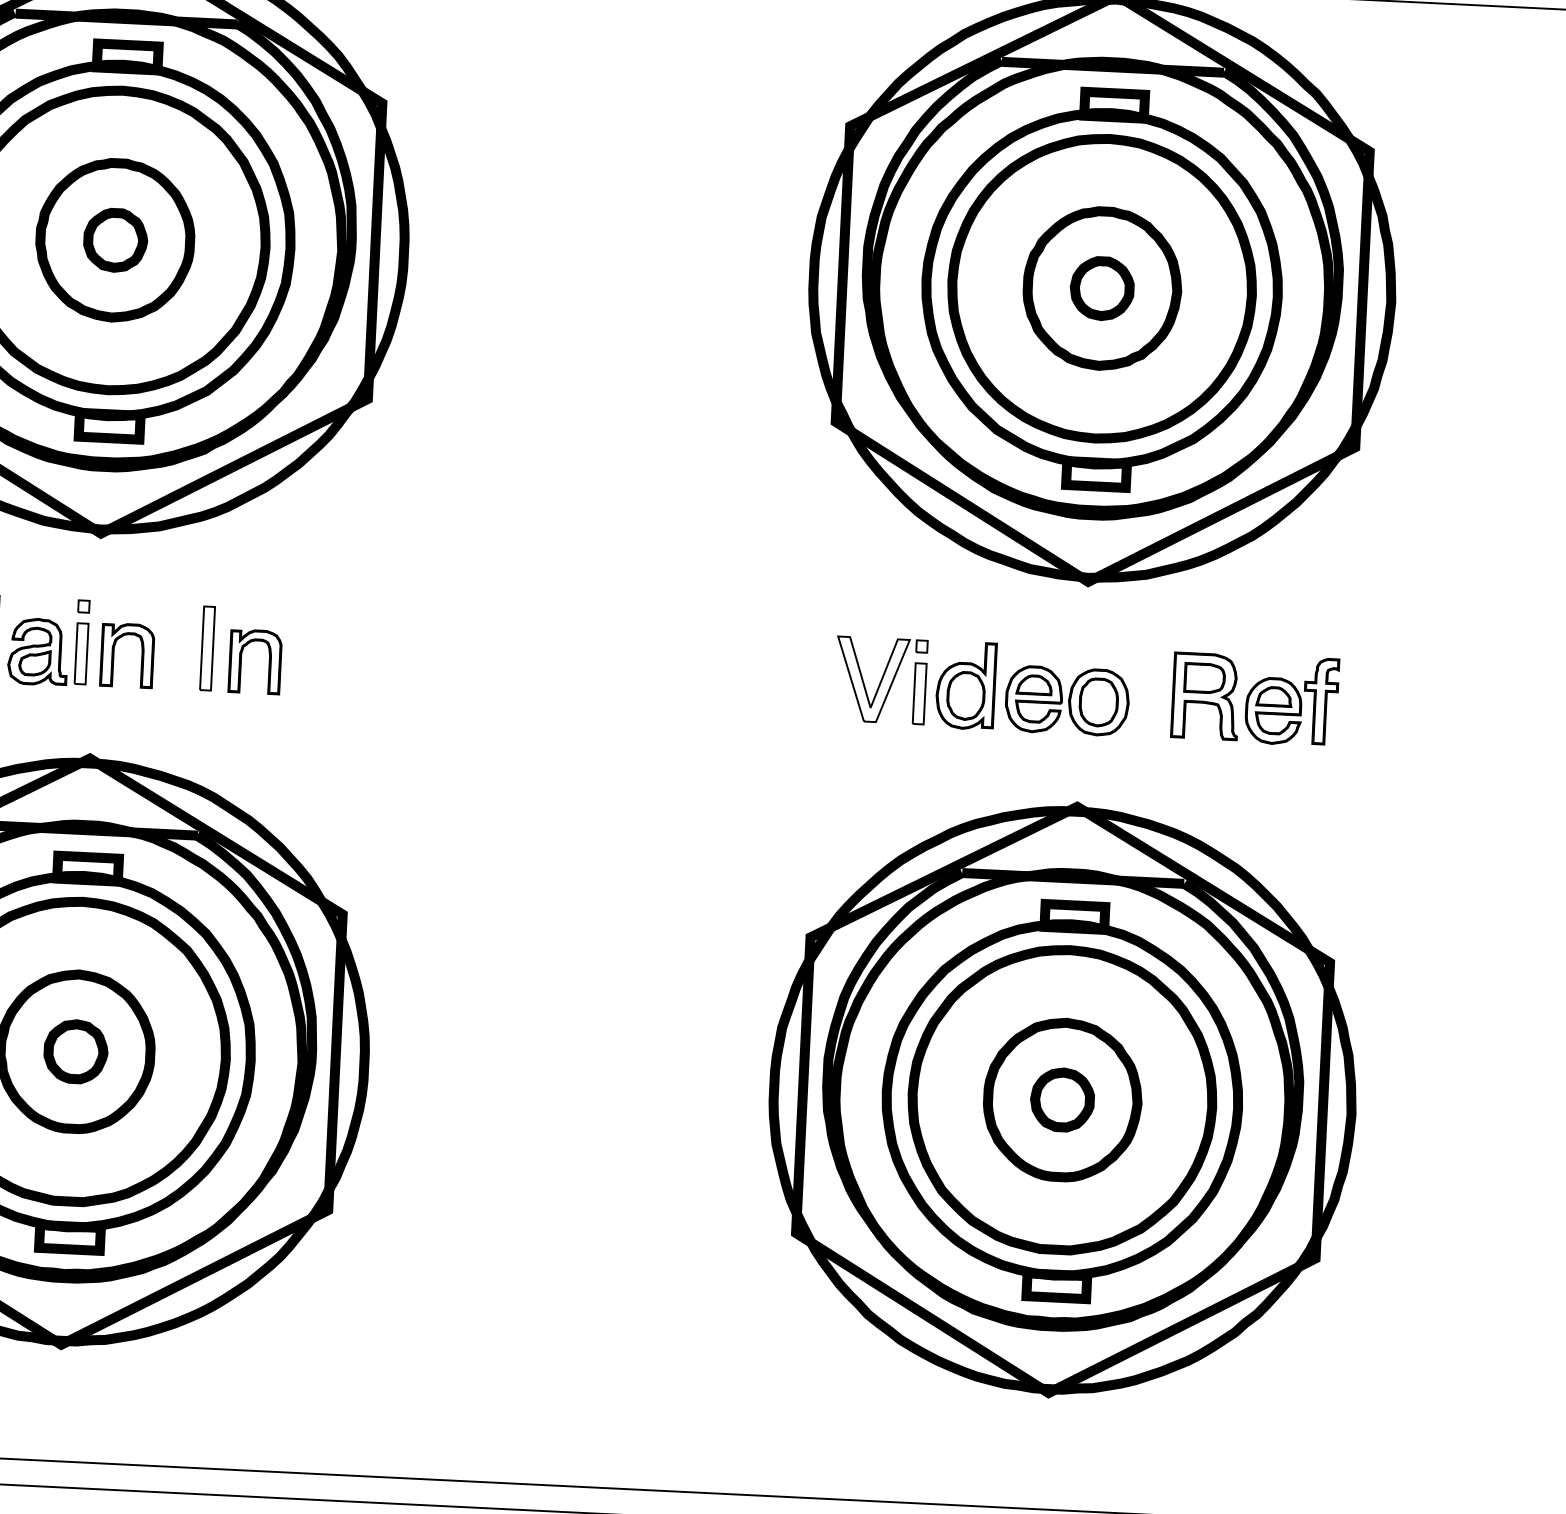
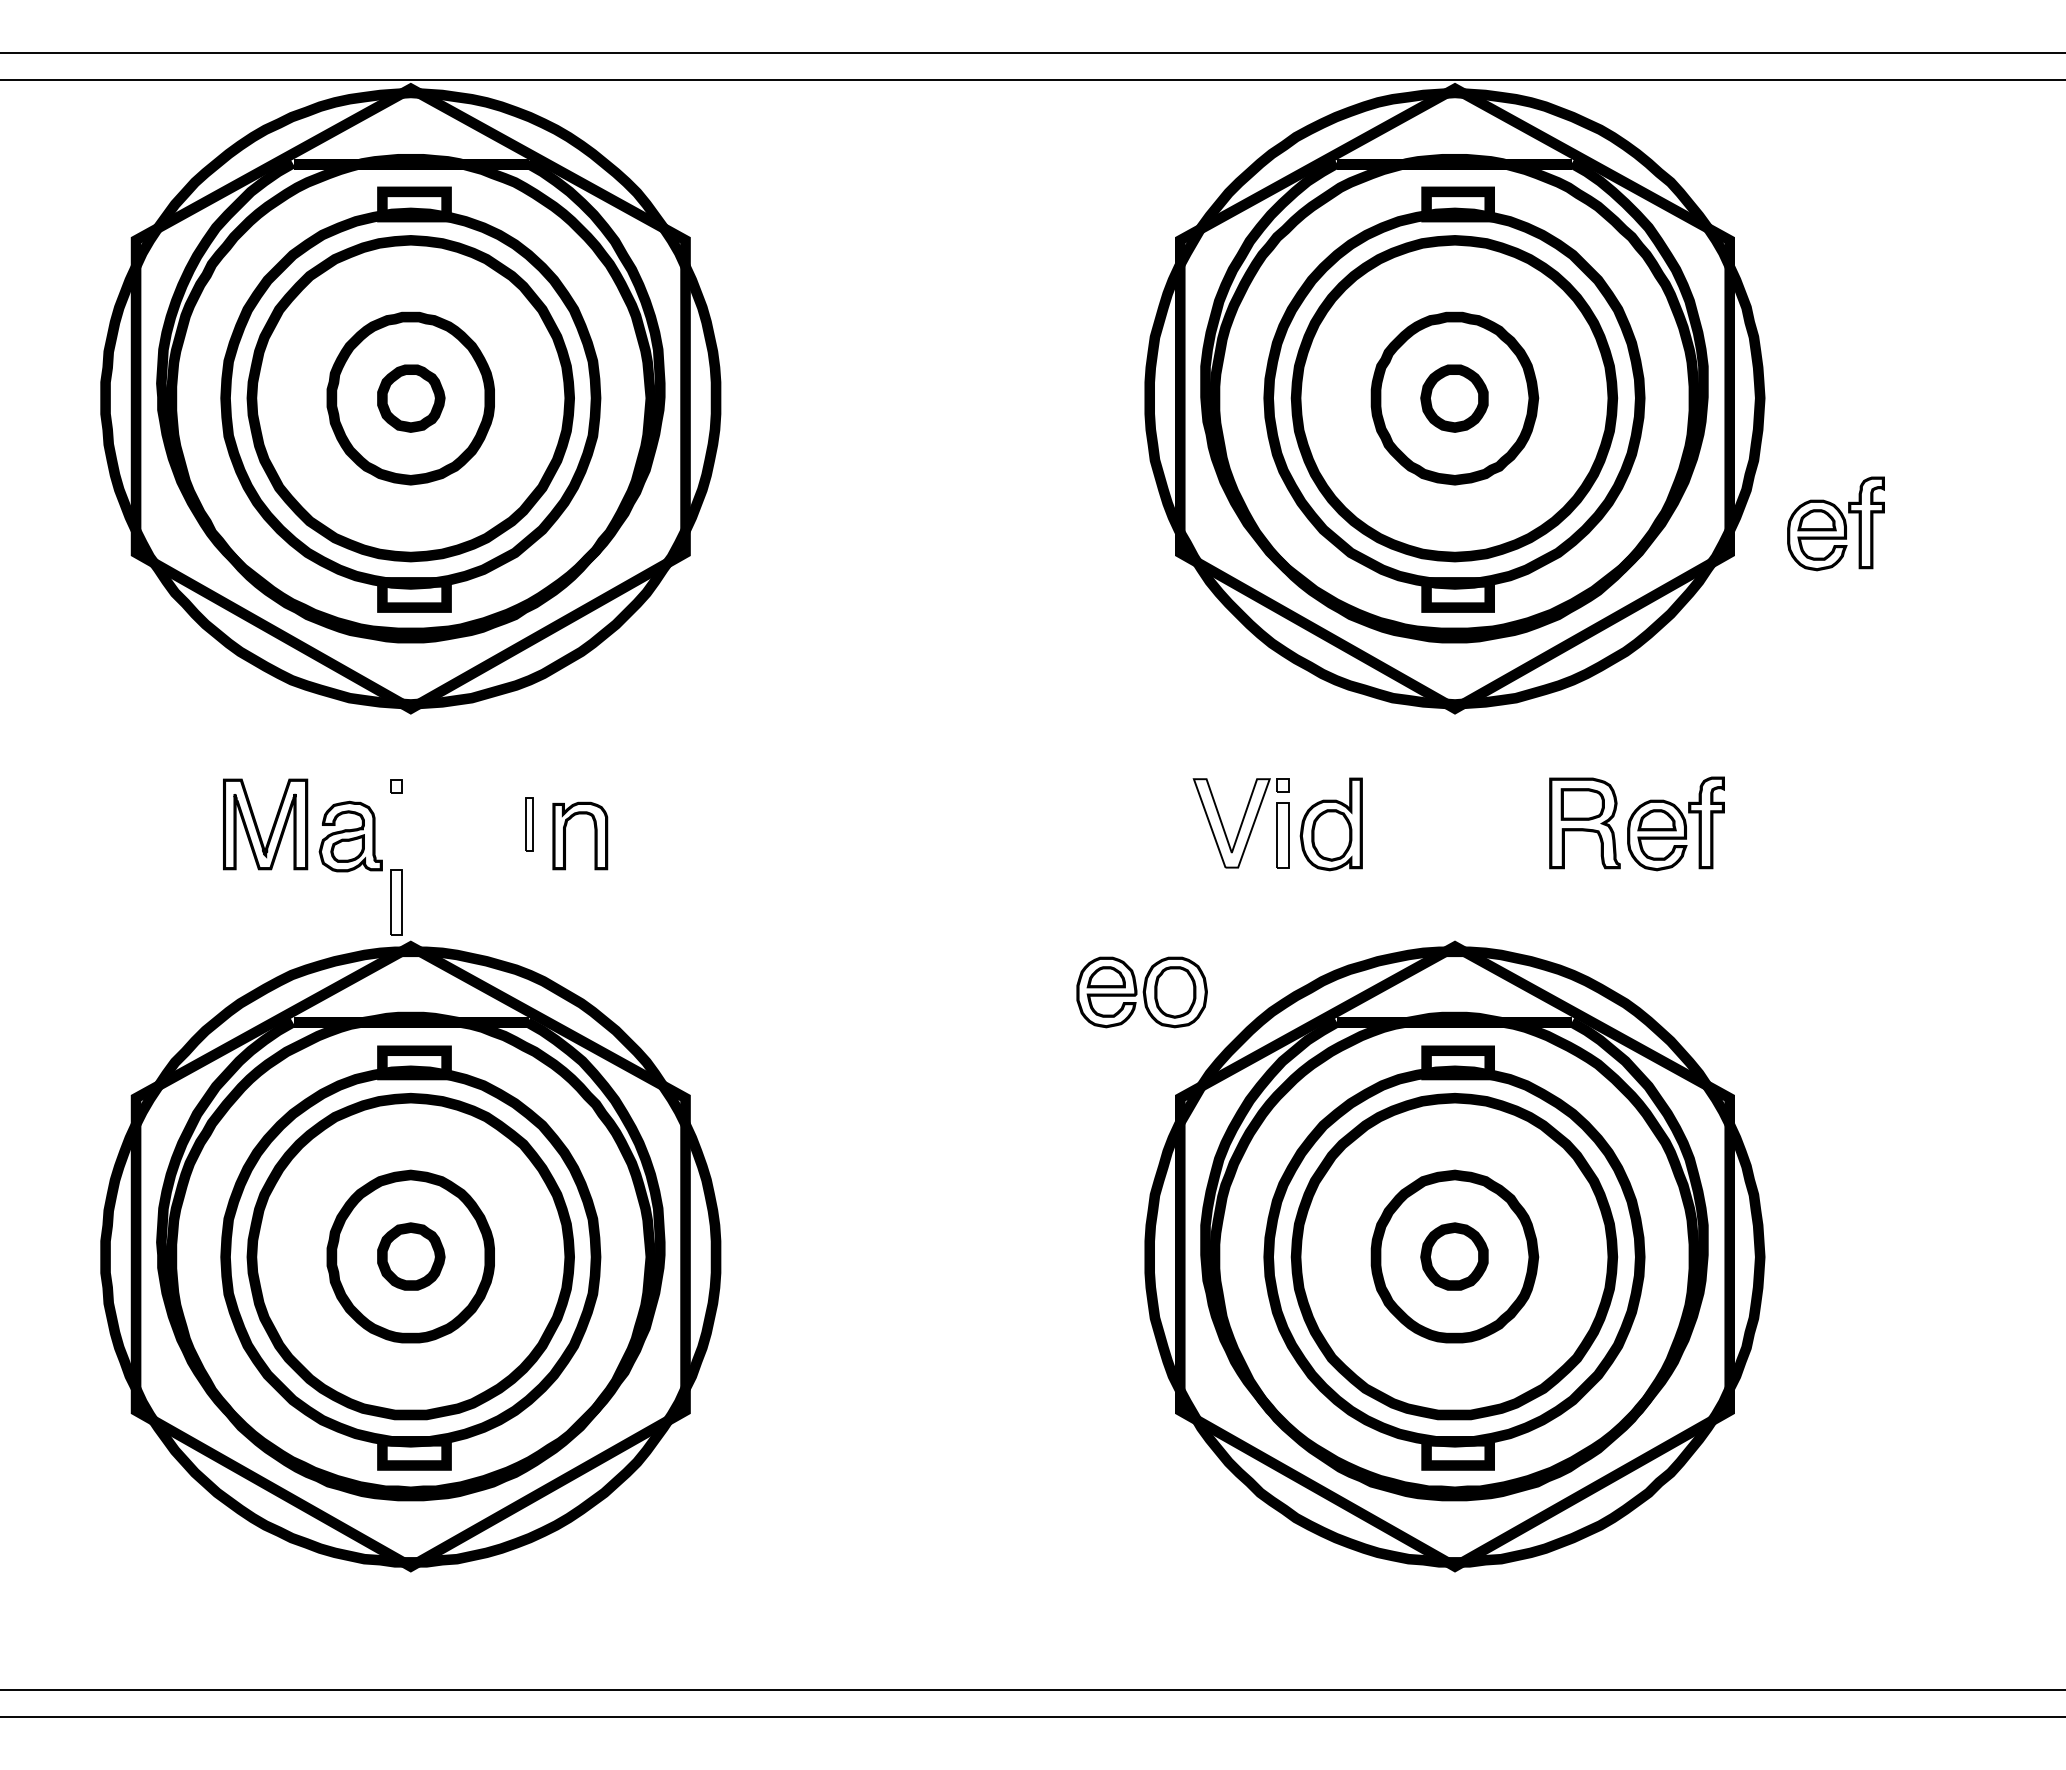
part: (1456, 424) -> (1835, 523), added
part: (206, 648) -> (528, 824), size x0.6
part: (81, 653) -> (396, 902), moved
part: (114, 654) -> (431, 835), removed
part: (1066, 701) -> (1141, 992), moved

